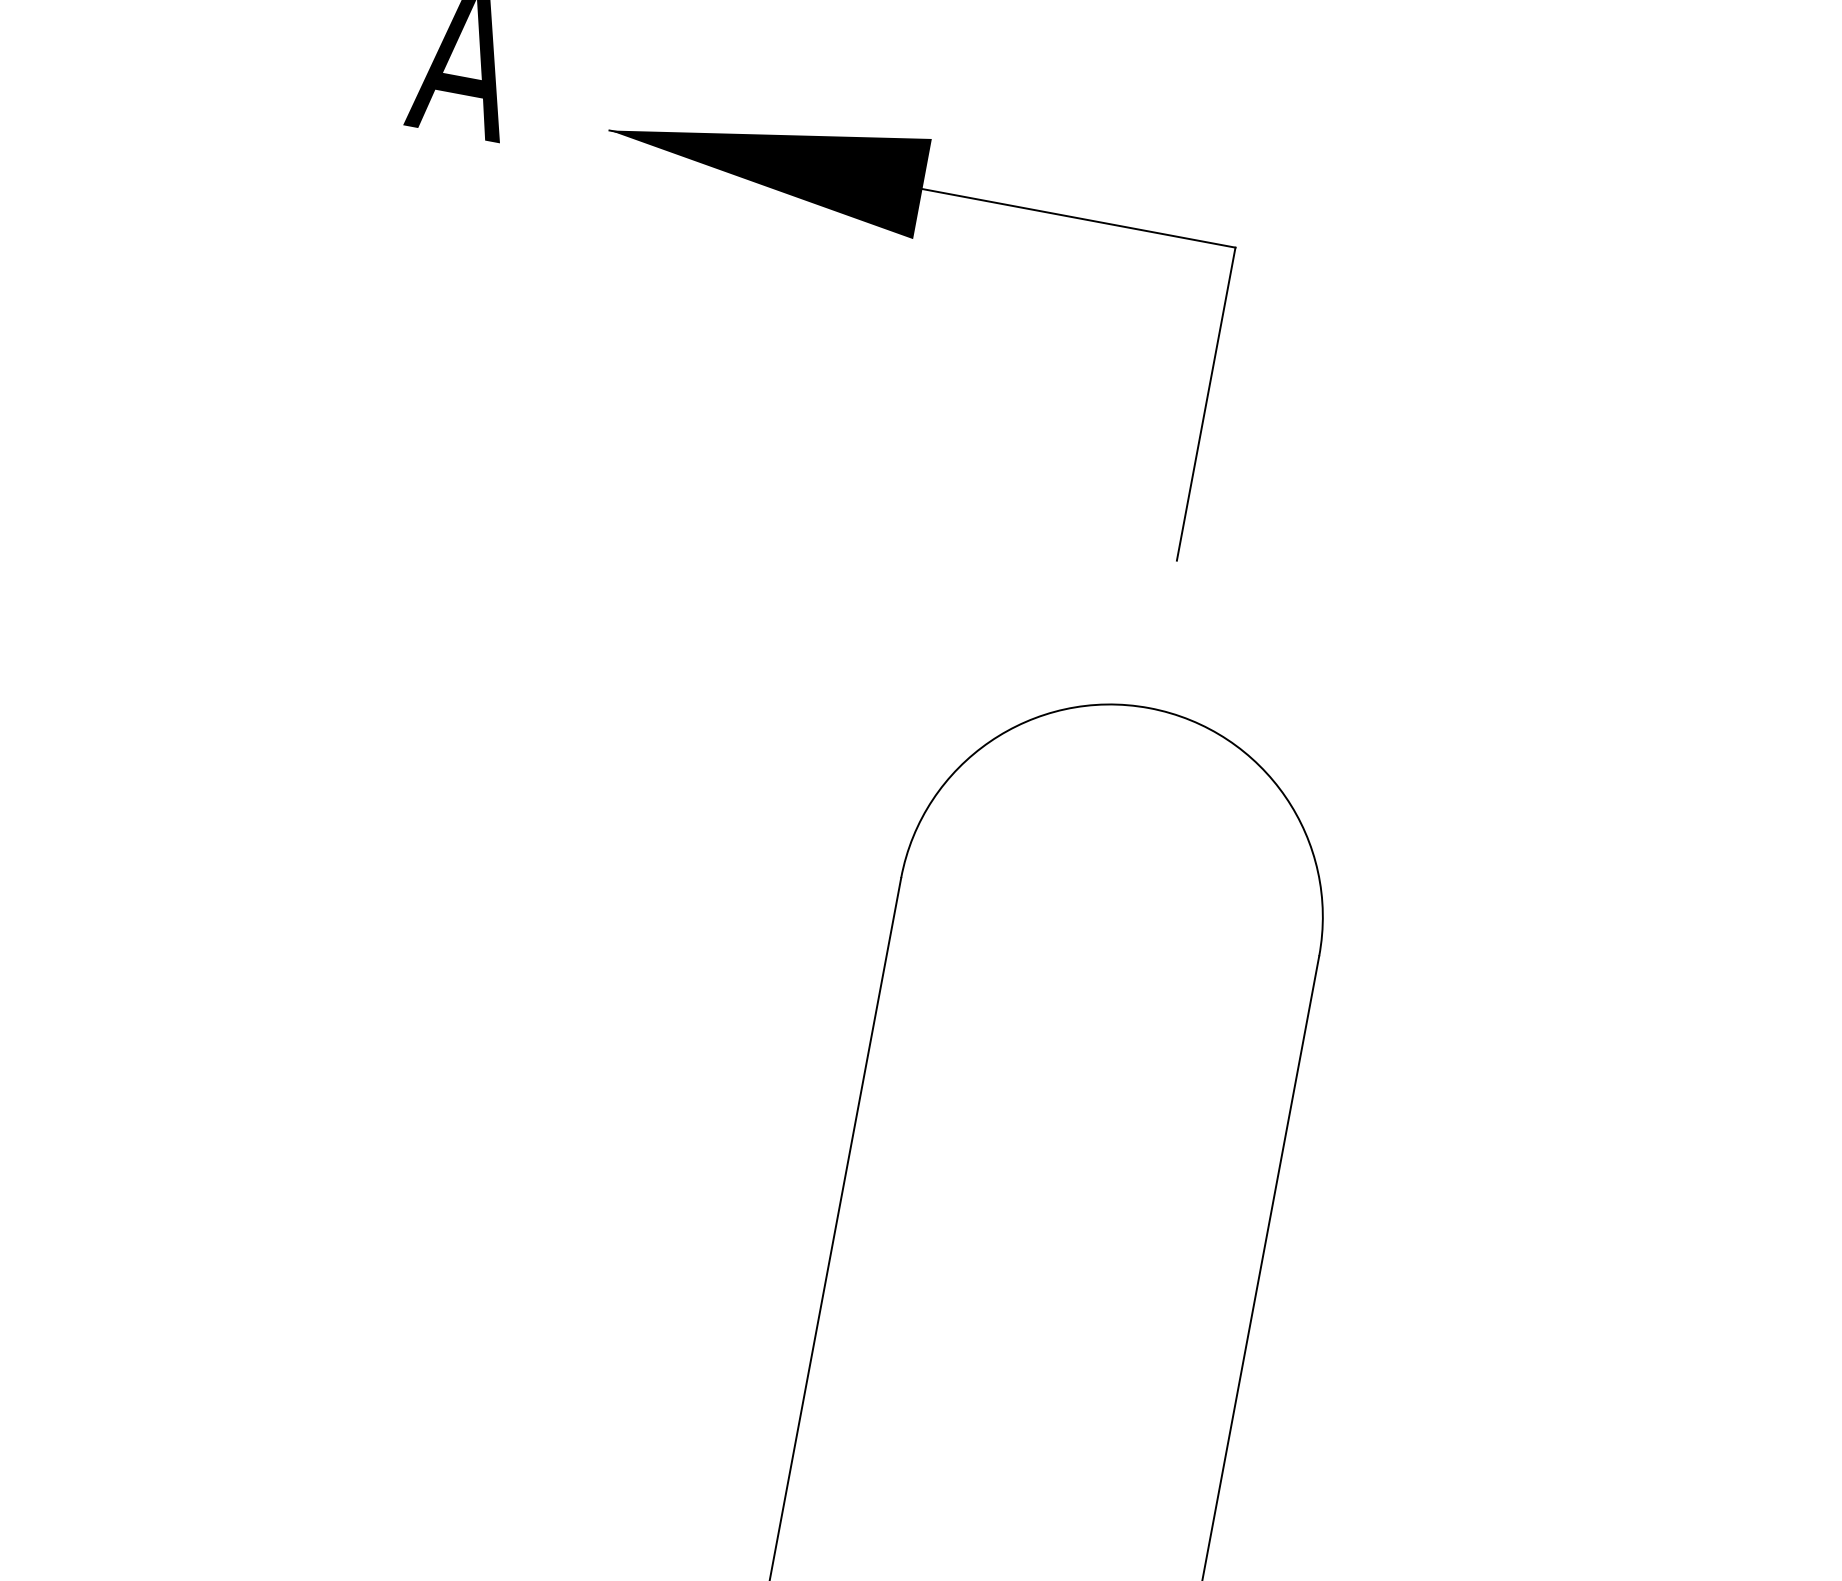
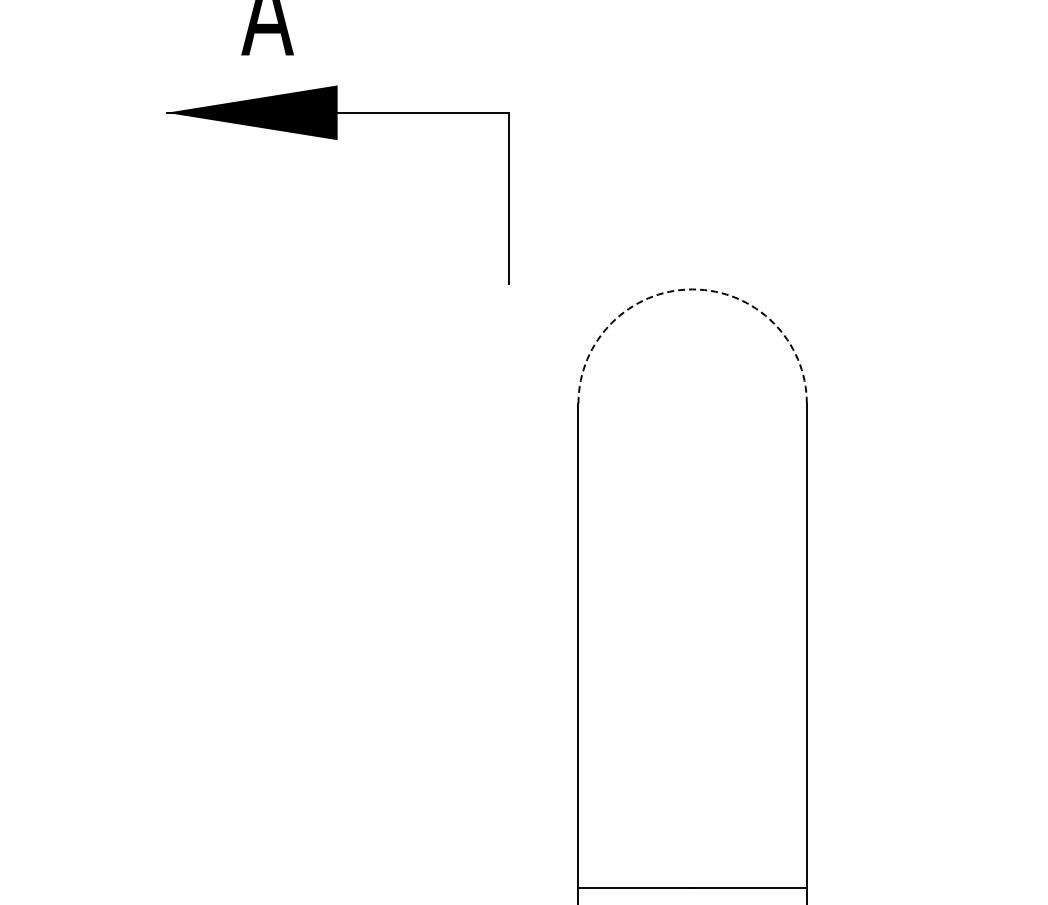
part: (913, 237) -> (337, 139), moved
arc: (1148, 708) -> (692, 289), solid -> dashed

